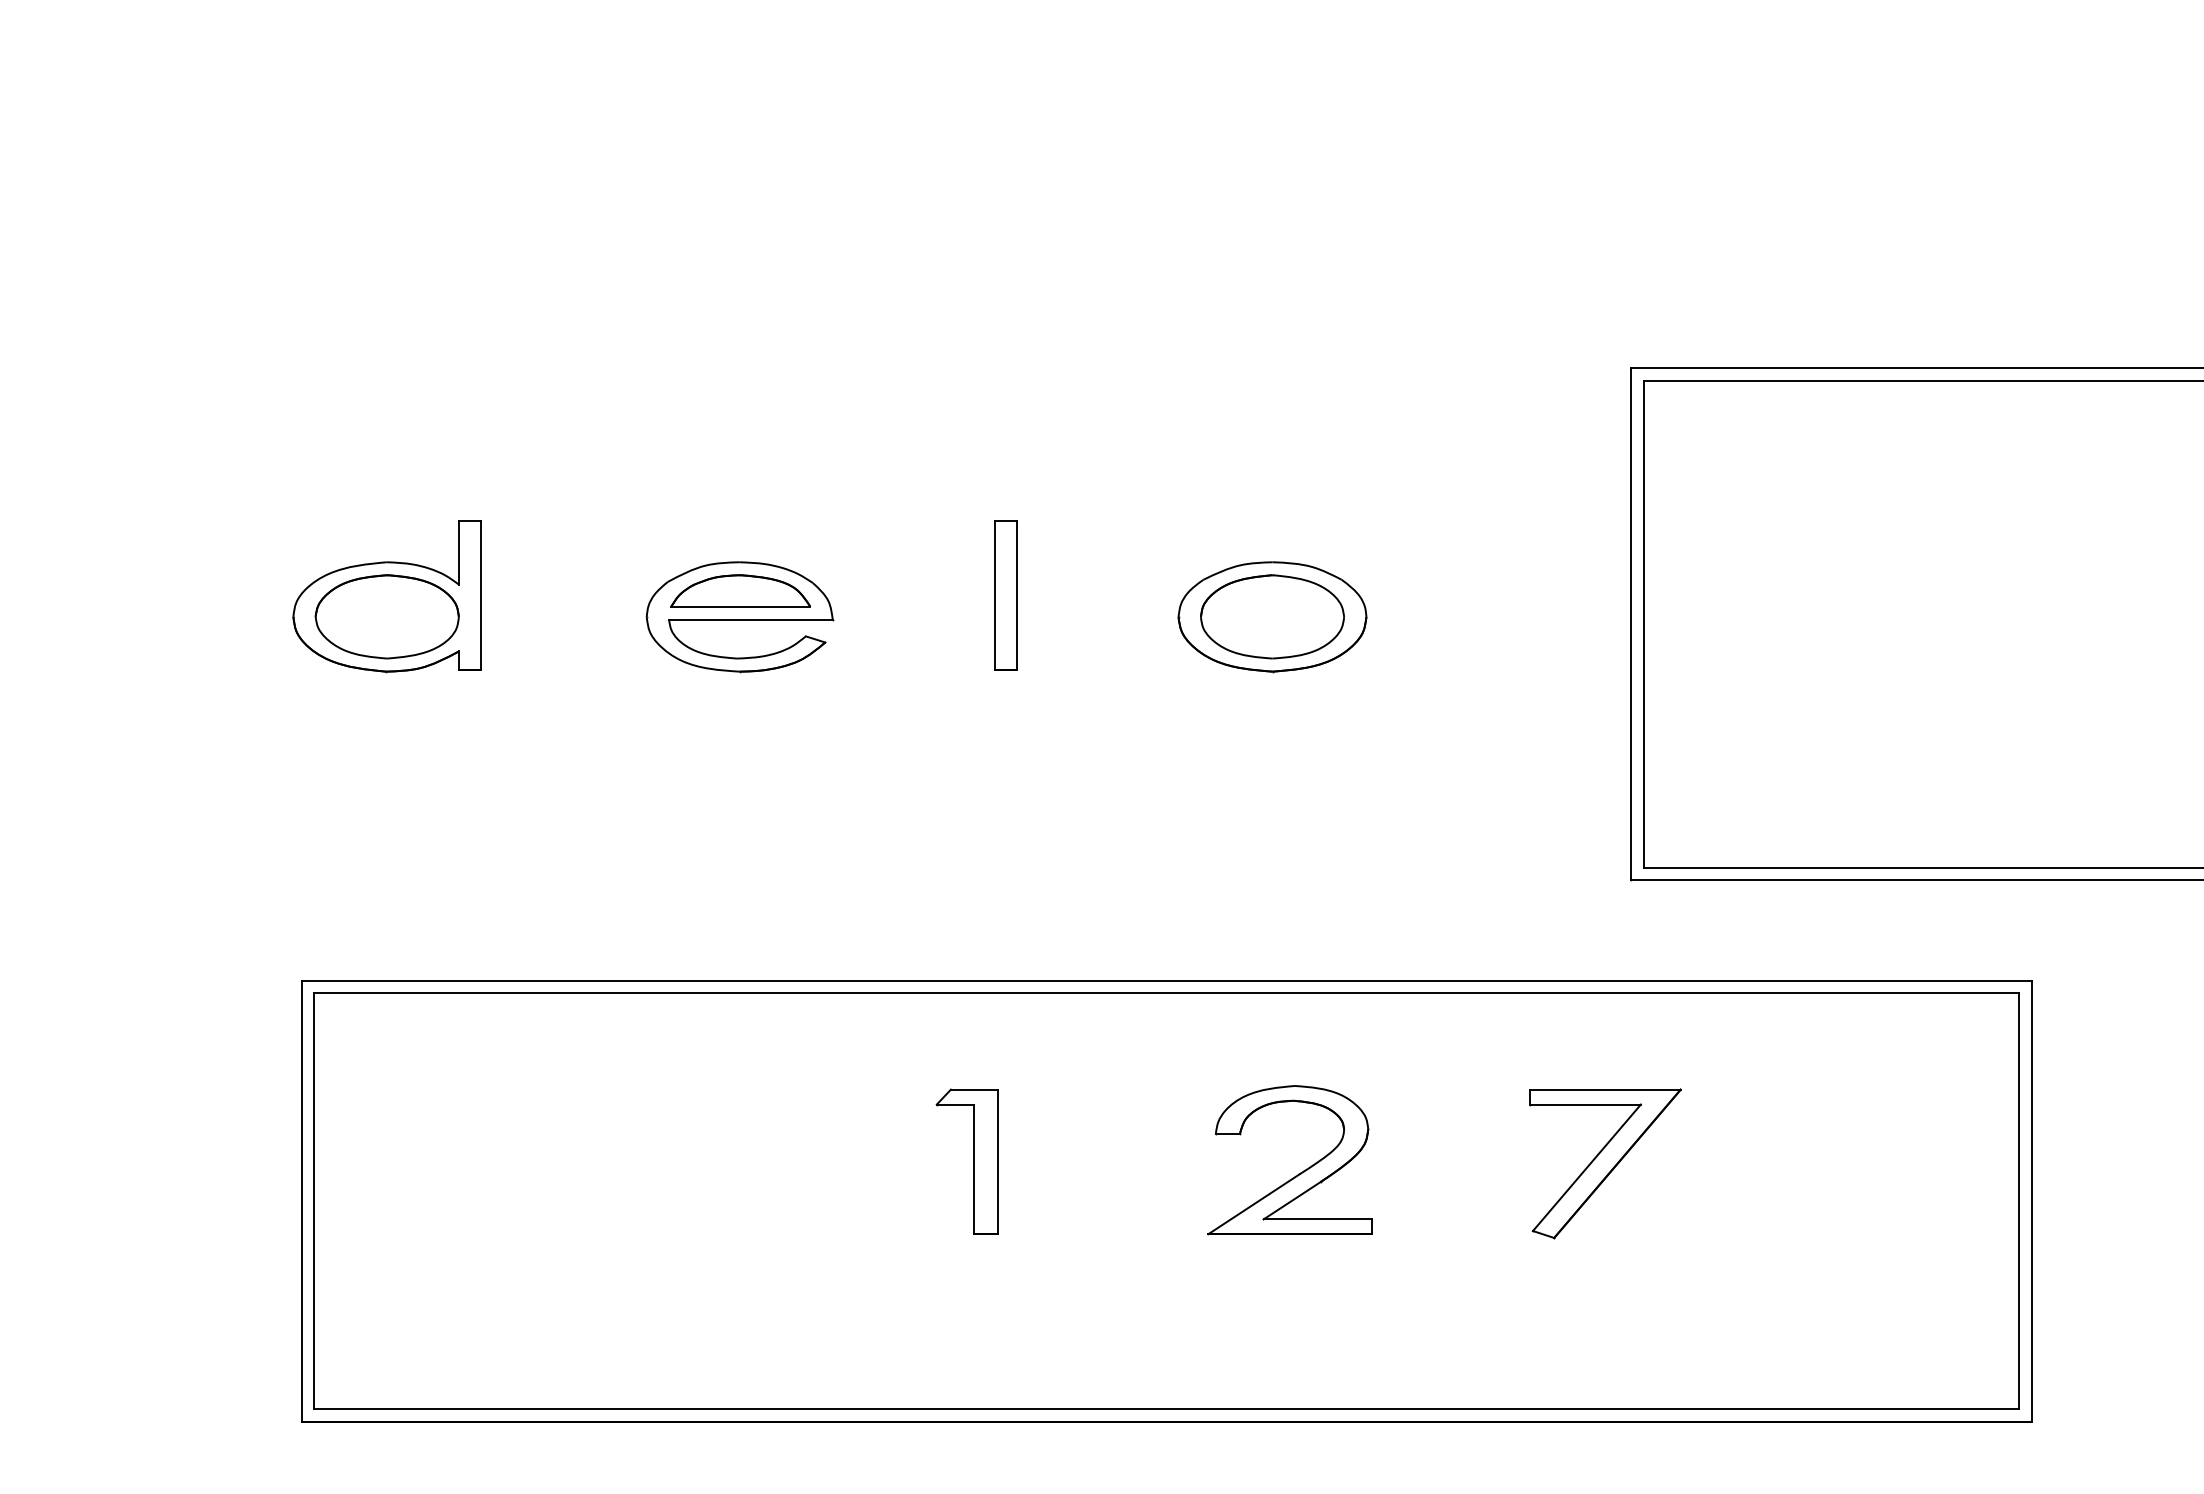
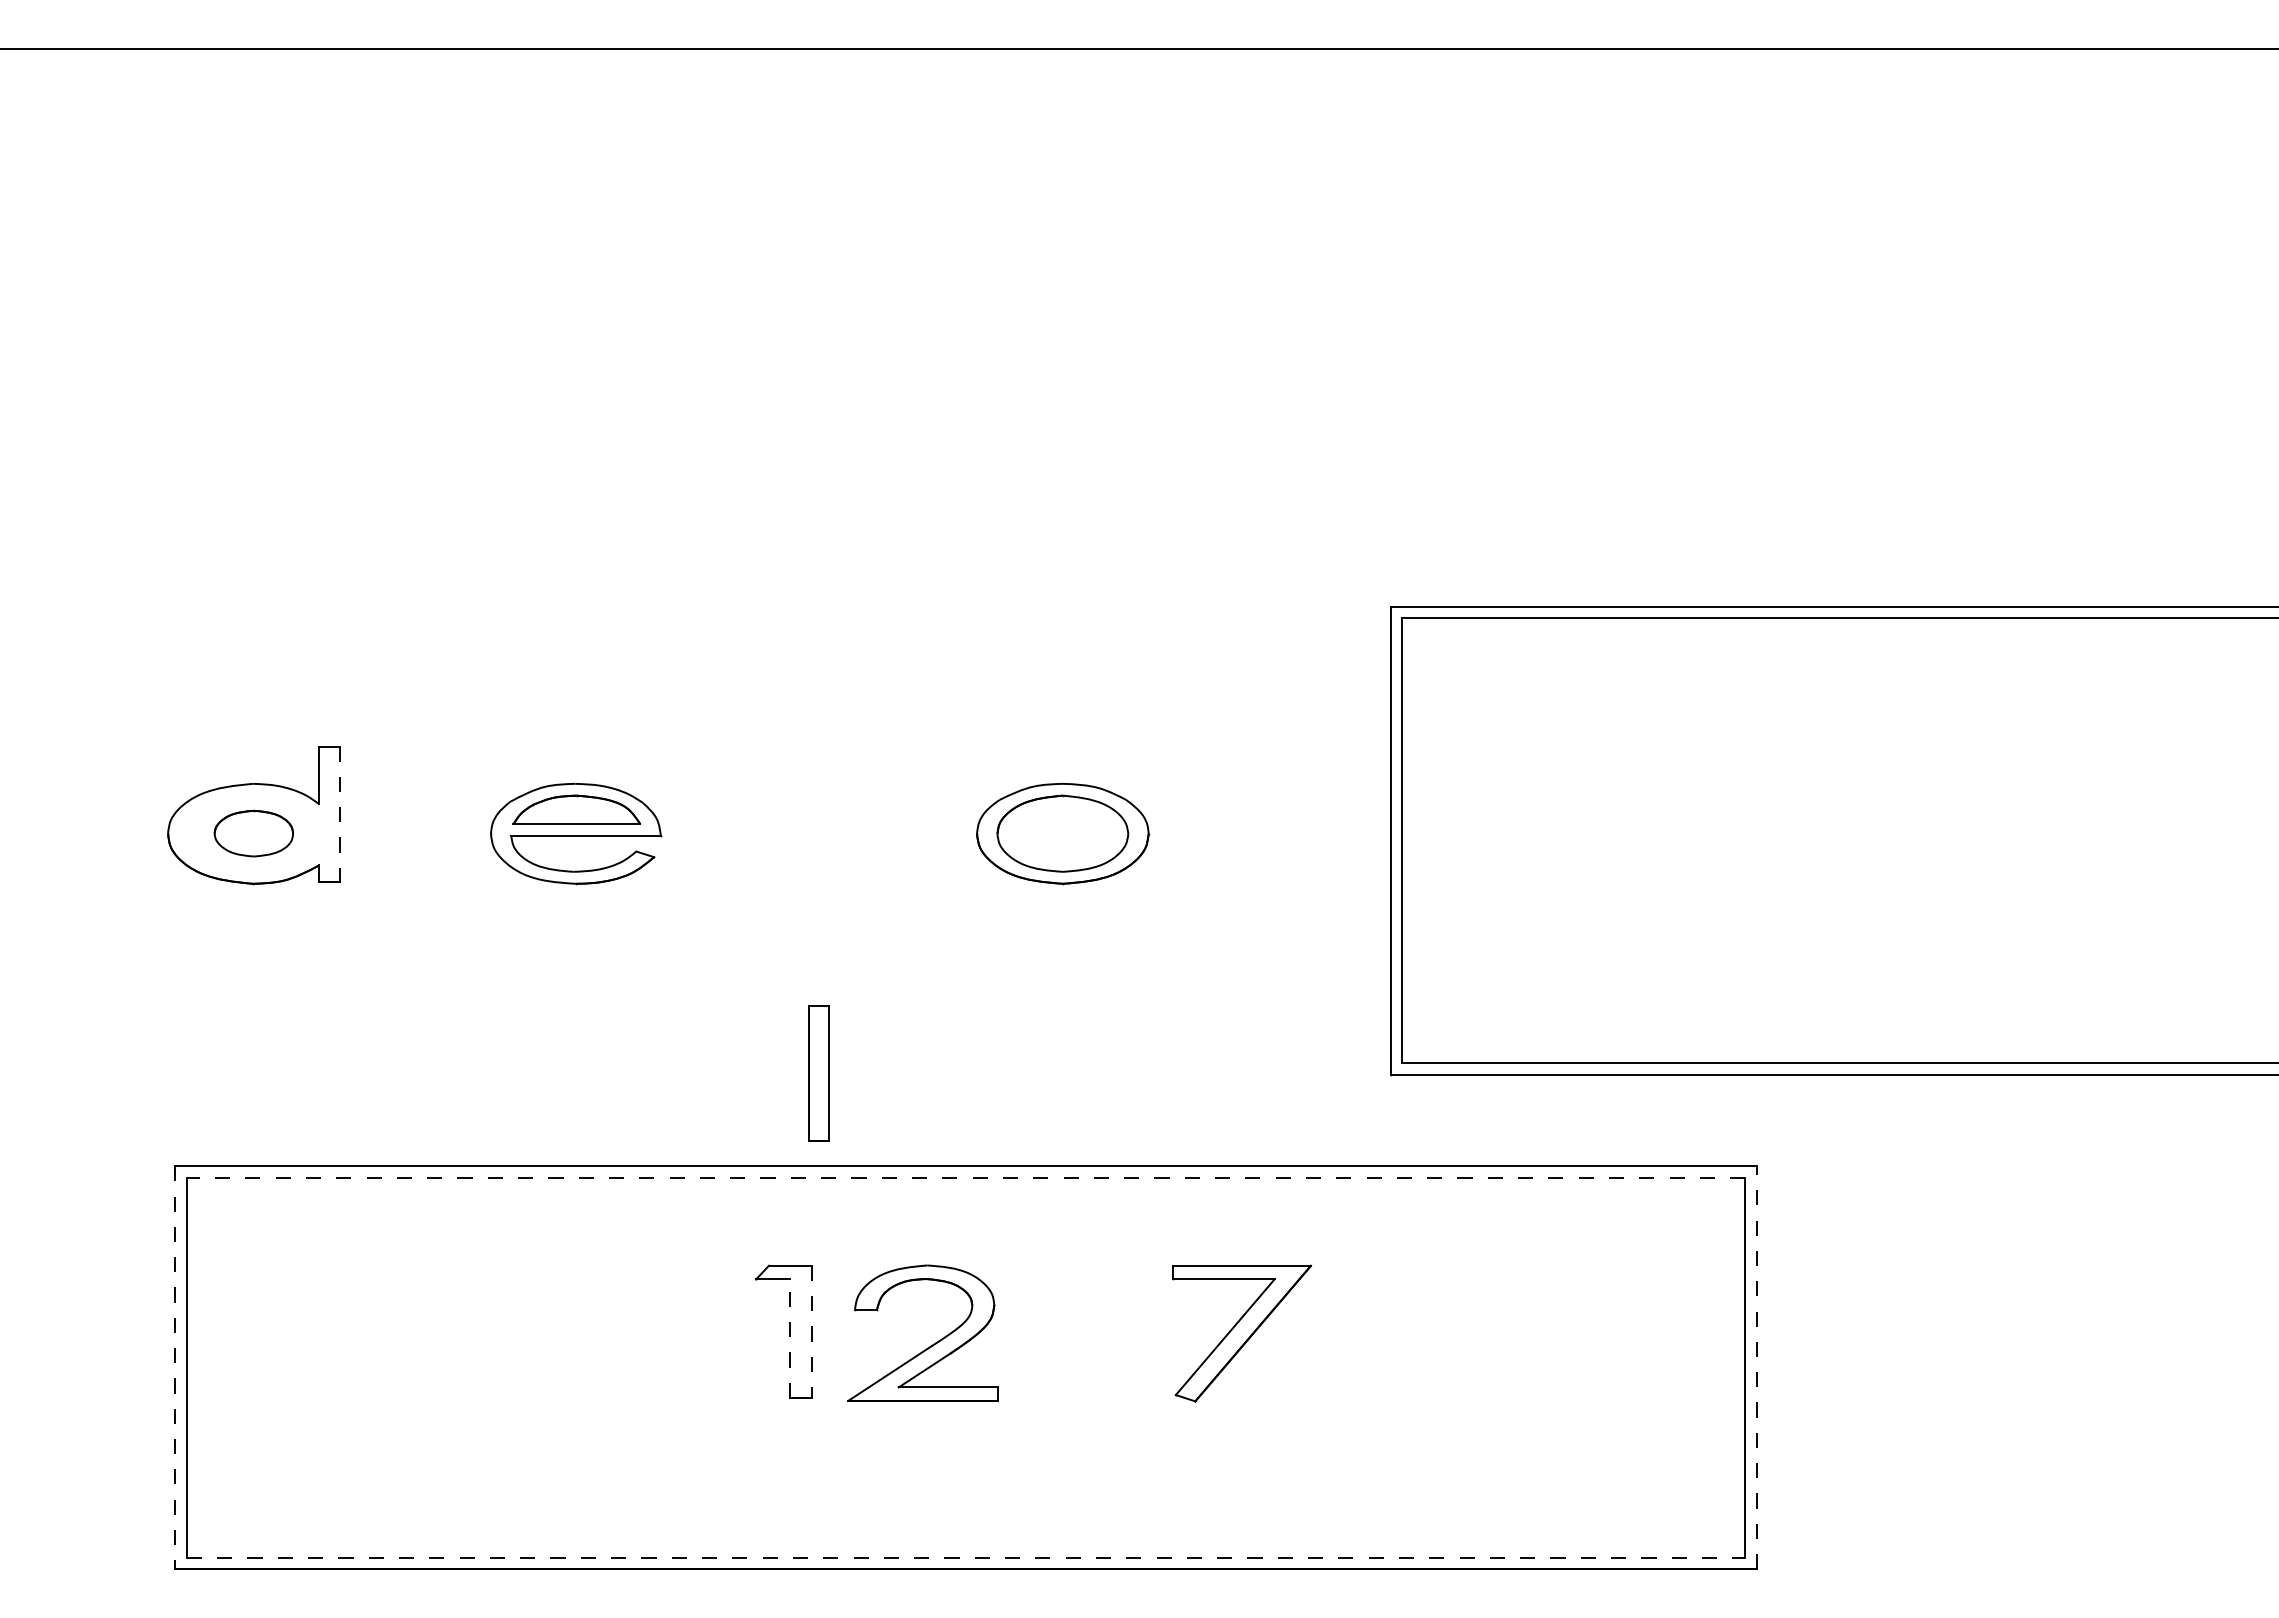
line: (481, 595) -> (339, 814), solid -> dashed
part: (1005, 595) -> (818, 1073), moved
part: (386, 616) -> (253, 833), size x0.6
line: (1165, 992) -> (965, 1177), solid -> dashed
line: (998, 1162) -> (812, 1332), solid -> dashed
part: (1605, 1163) -> (1242, 1333), moved
line: (974, 1169) -> (790, 1338), solid -> dashed
part: (1298, 1173) -> (930, 1345), moved
line: (2031, 1200) -> (1756, 1367), solid -> dashed
line: (301, 1201) -> (175, 1368), solid -> dashed
line: (1167, 1408) -> (966, 1557), solid -> dashed

